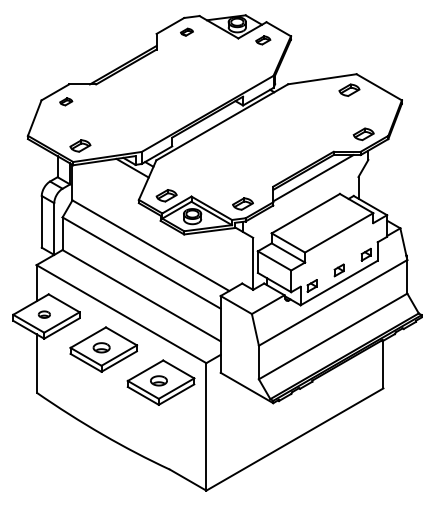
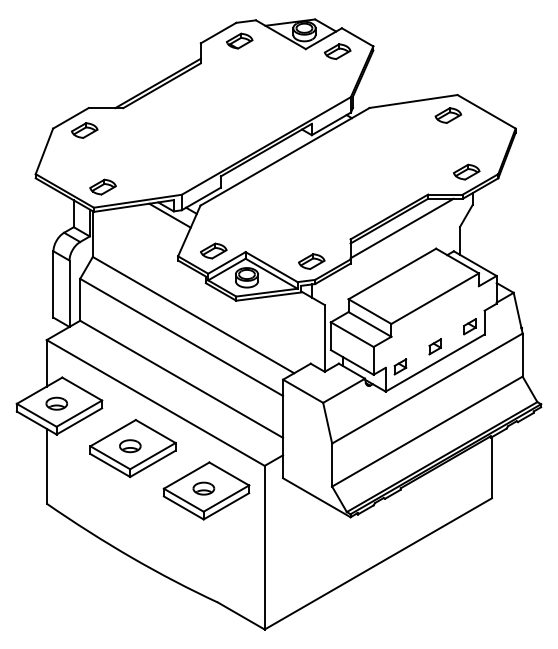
part: (186, 31) -> (239, 40), size x1.67
part: (263, 40) -> (337, 51), size x1.43
part: (65, 101) -> (84, 130), size x1.67
part: (44, 314) -> (56, 403), size x1.43

